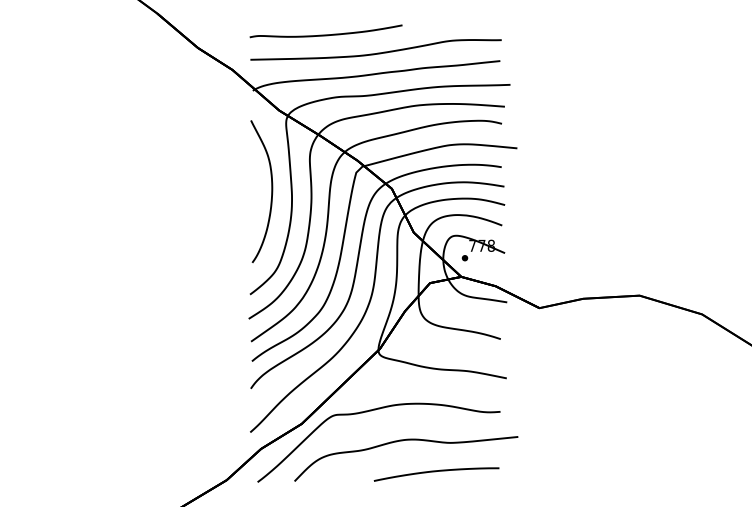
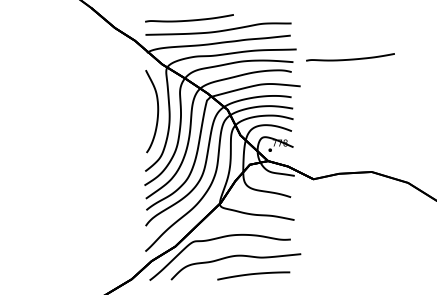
part: (603, 98) -> (350, 57), added

